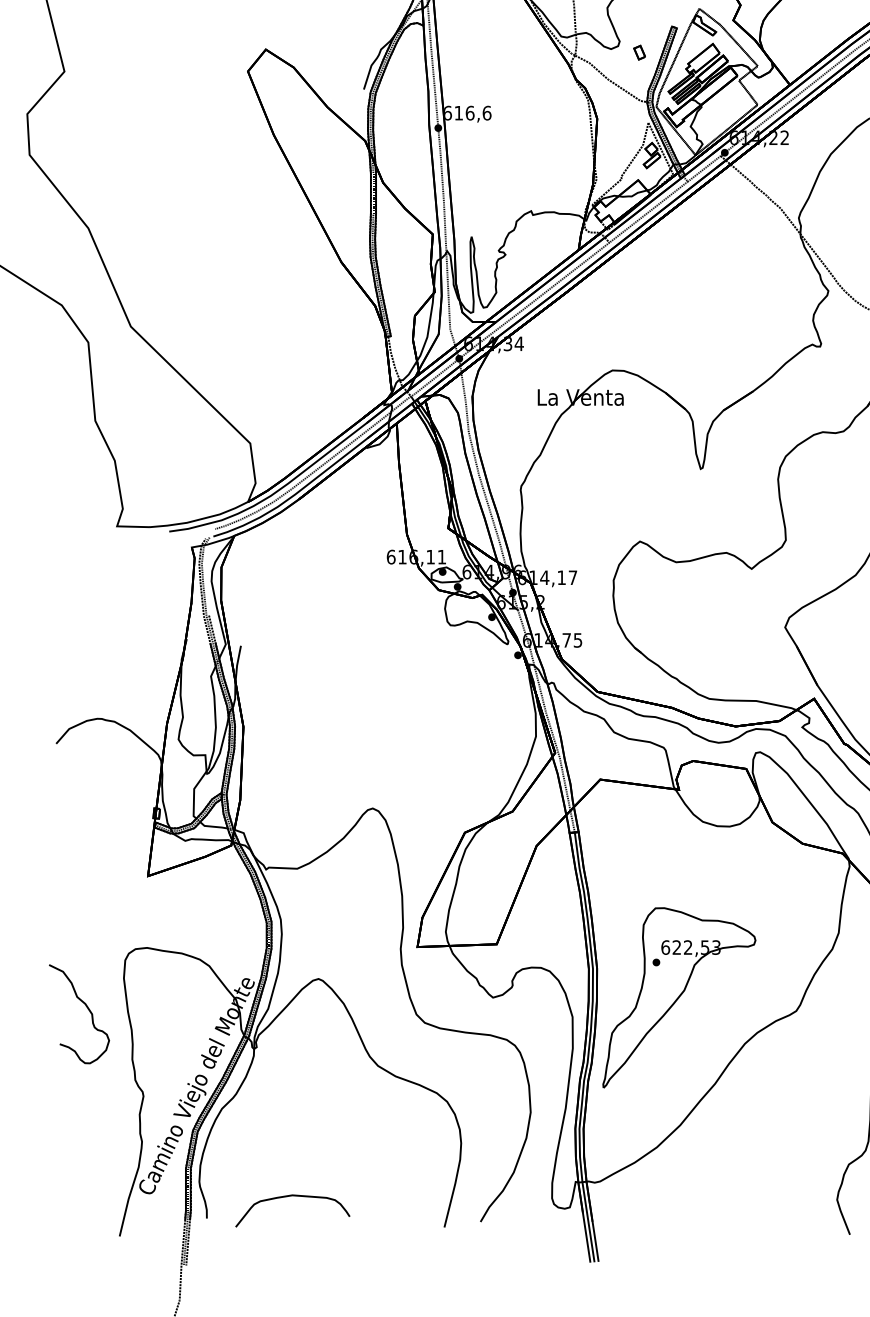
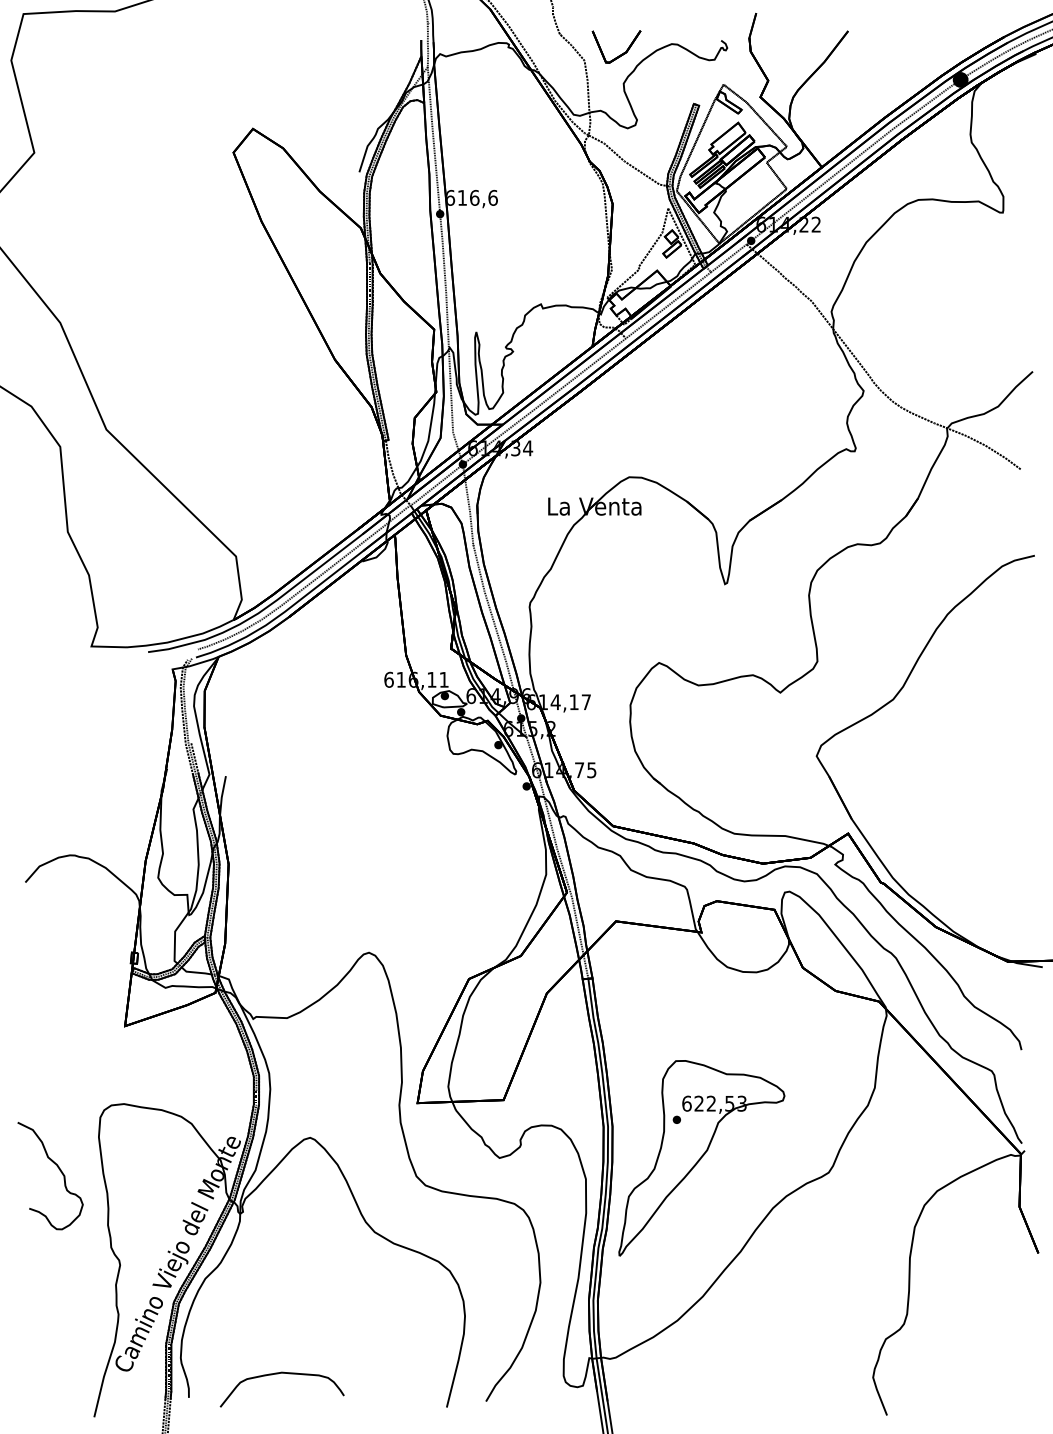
part: (639, 51) -> (658, 131), removed

